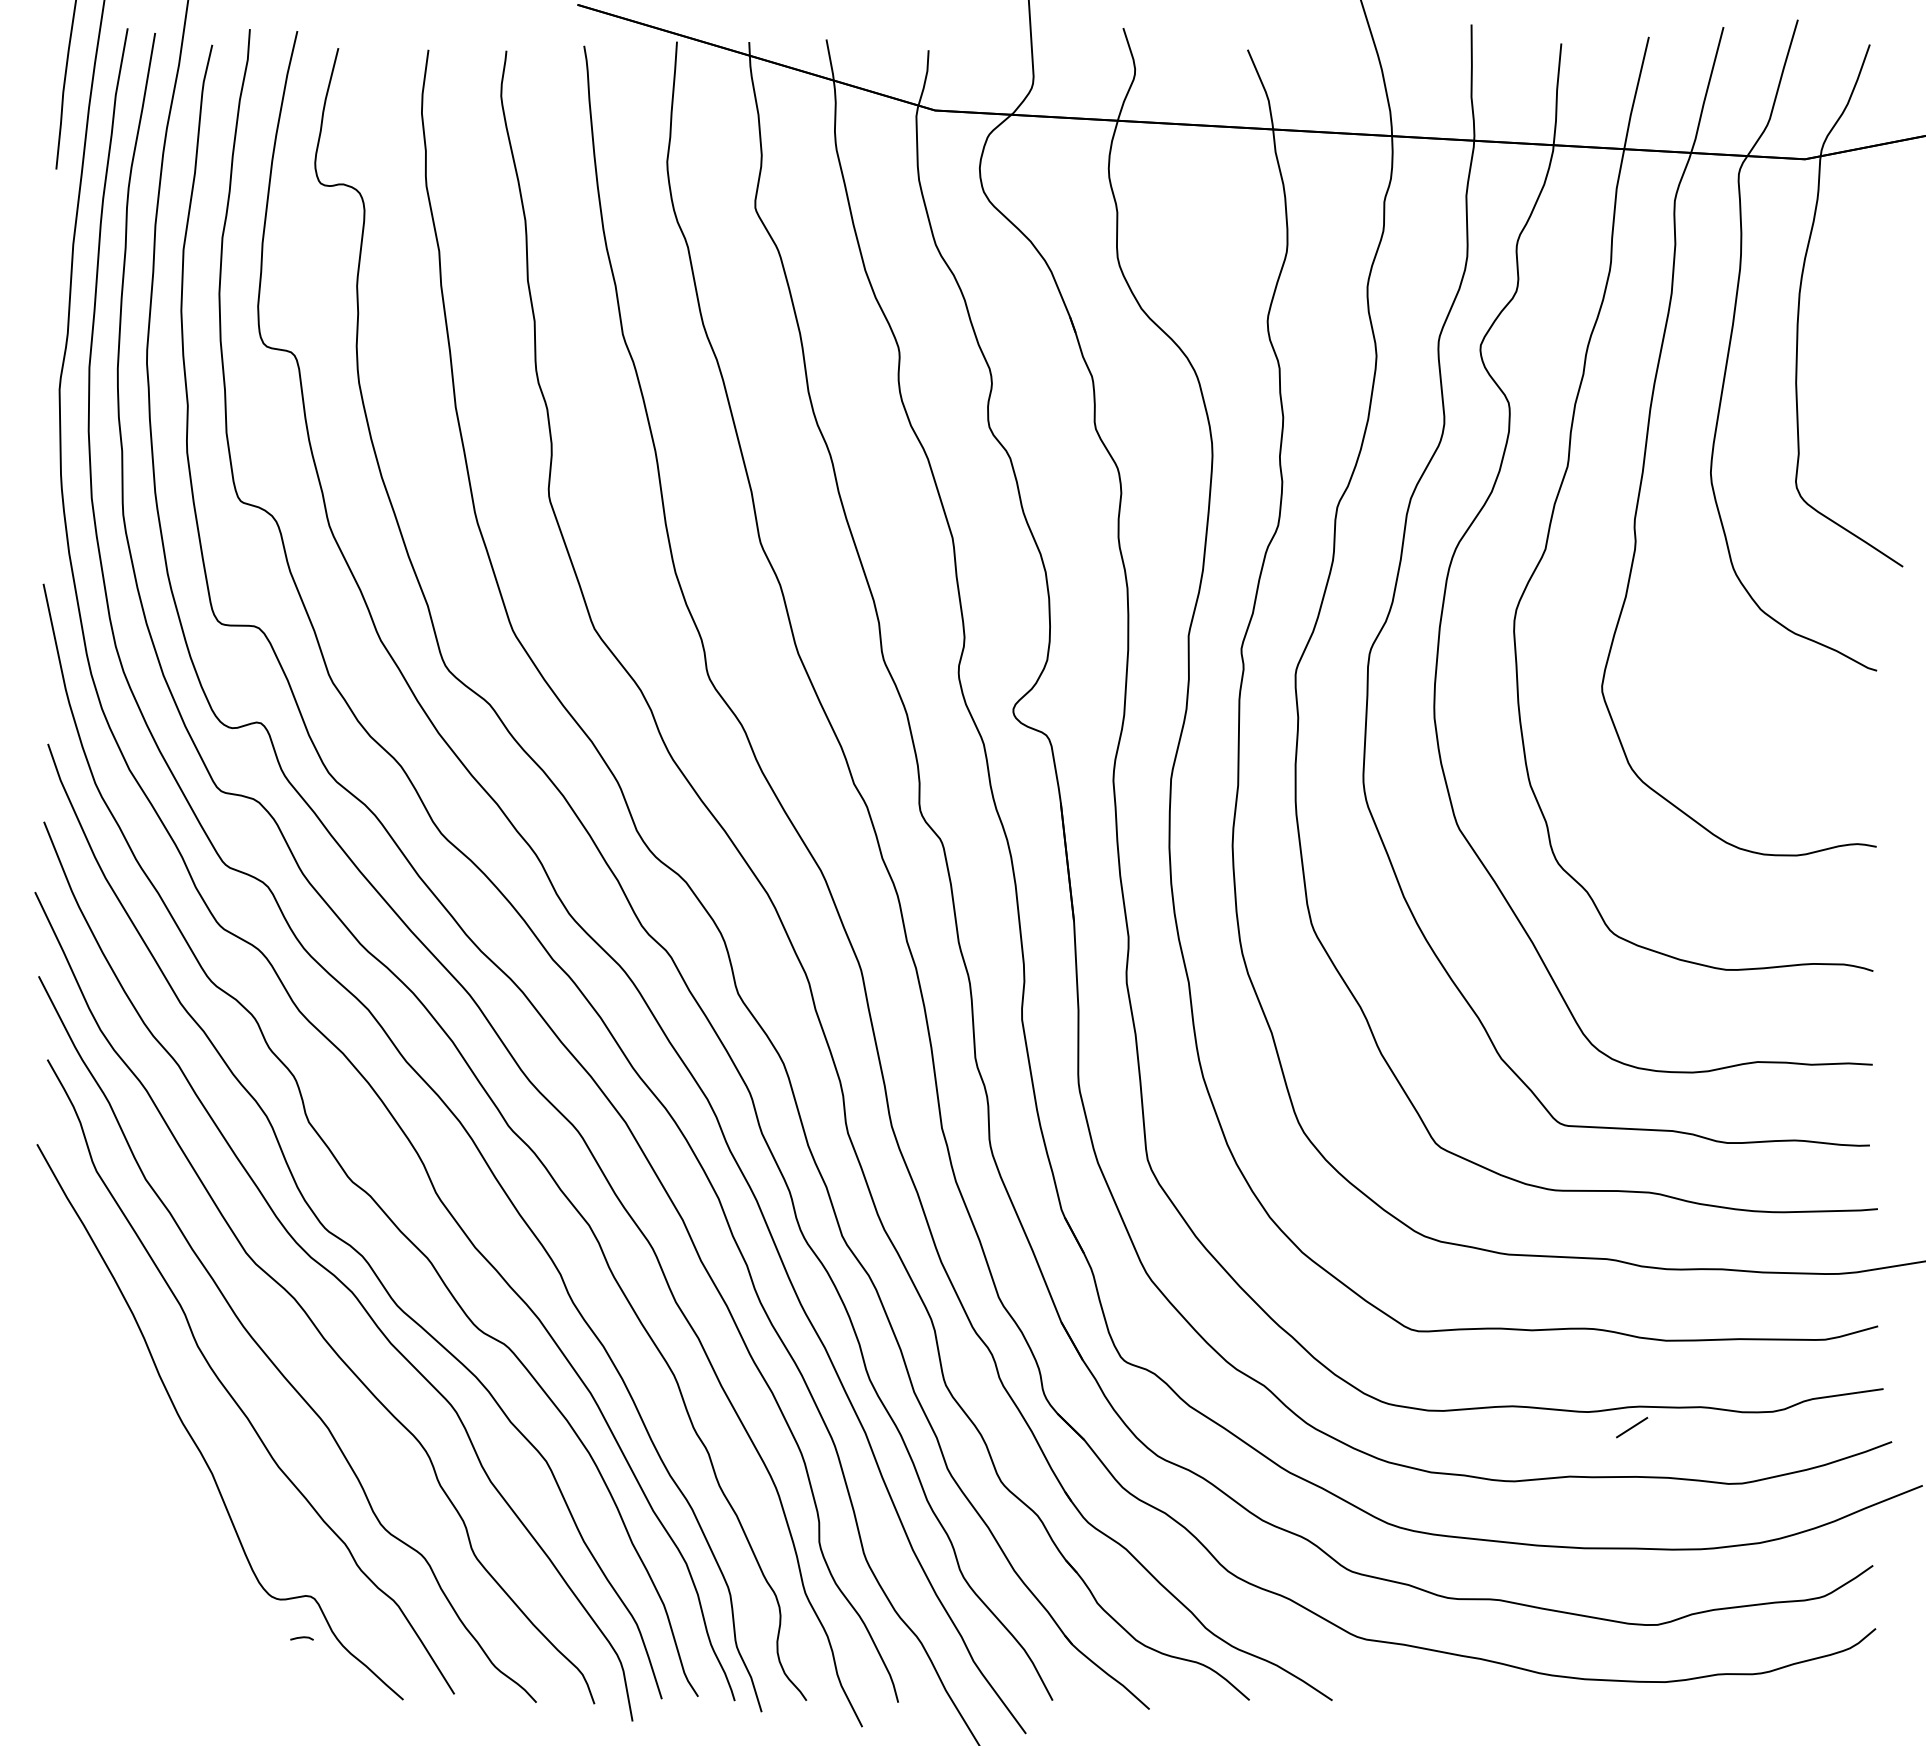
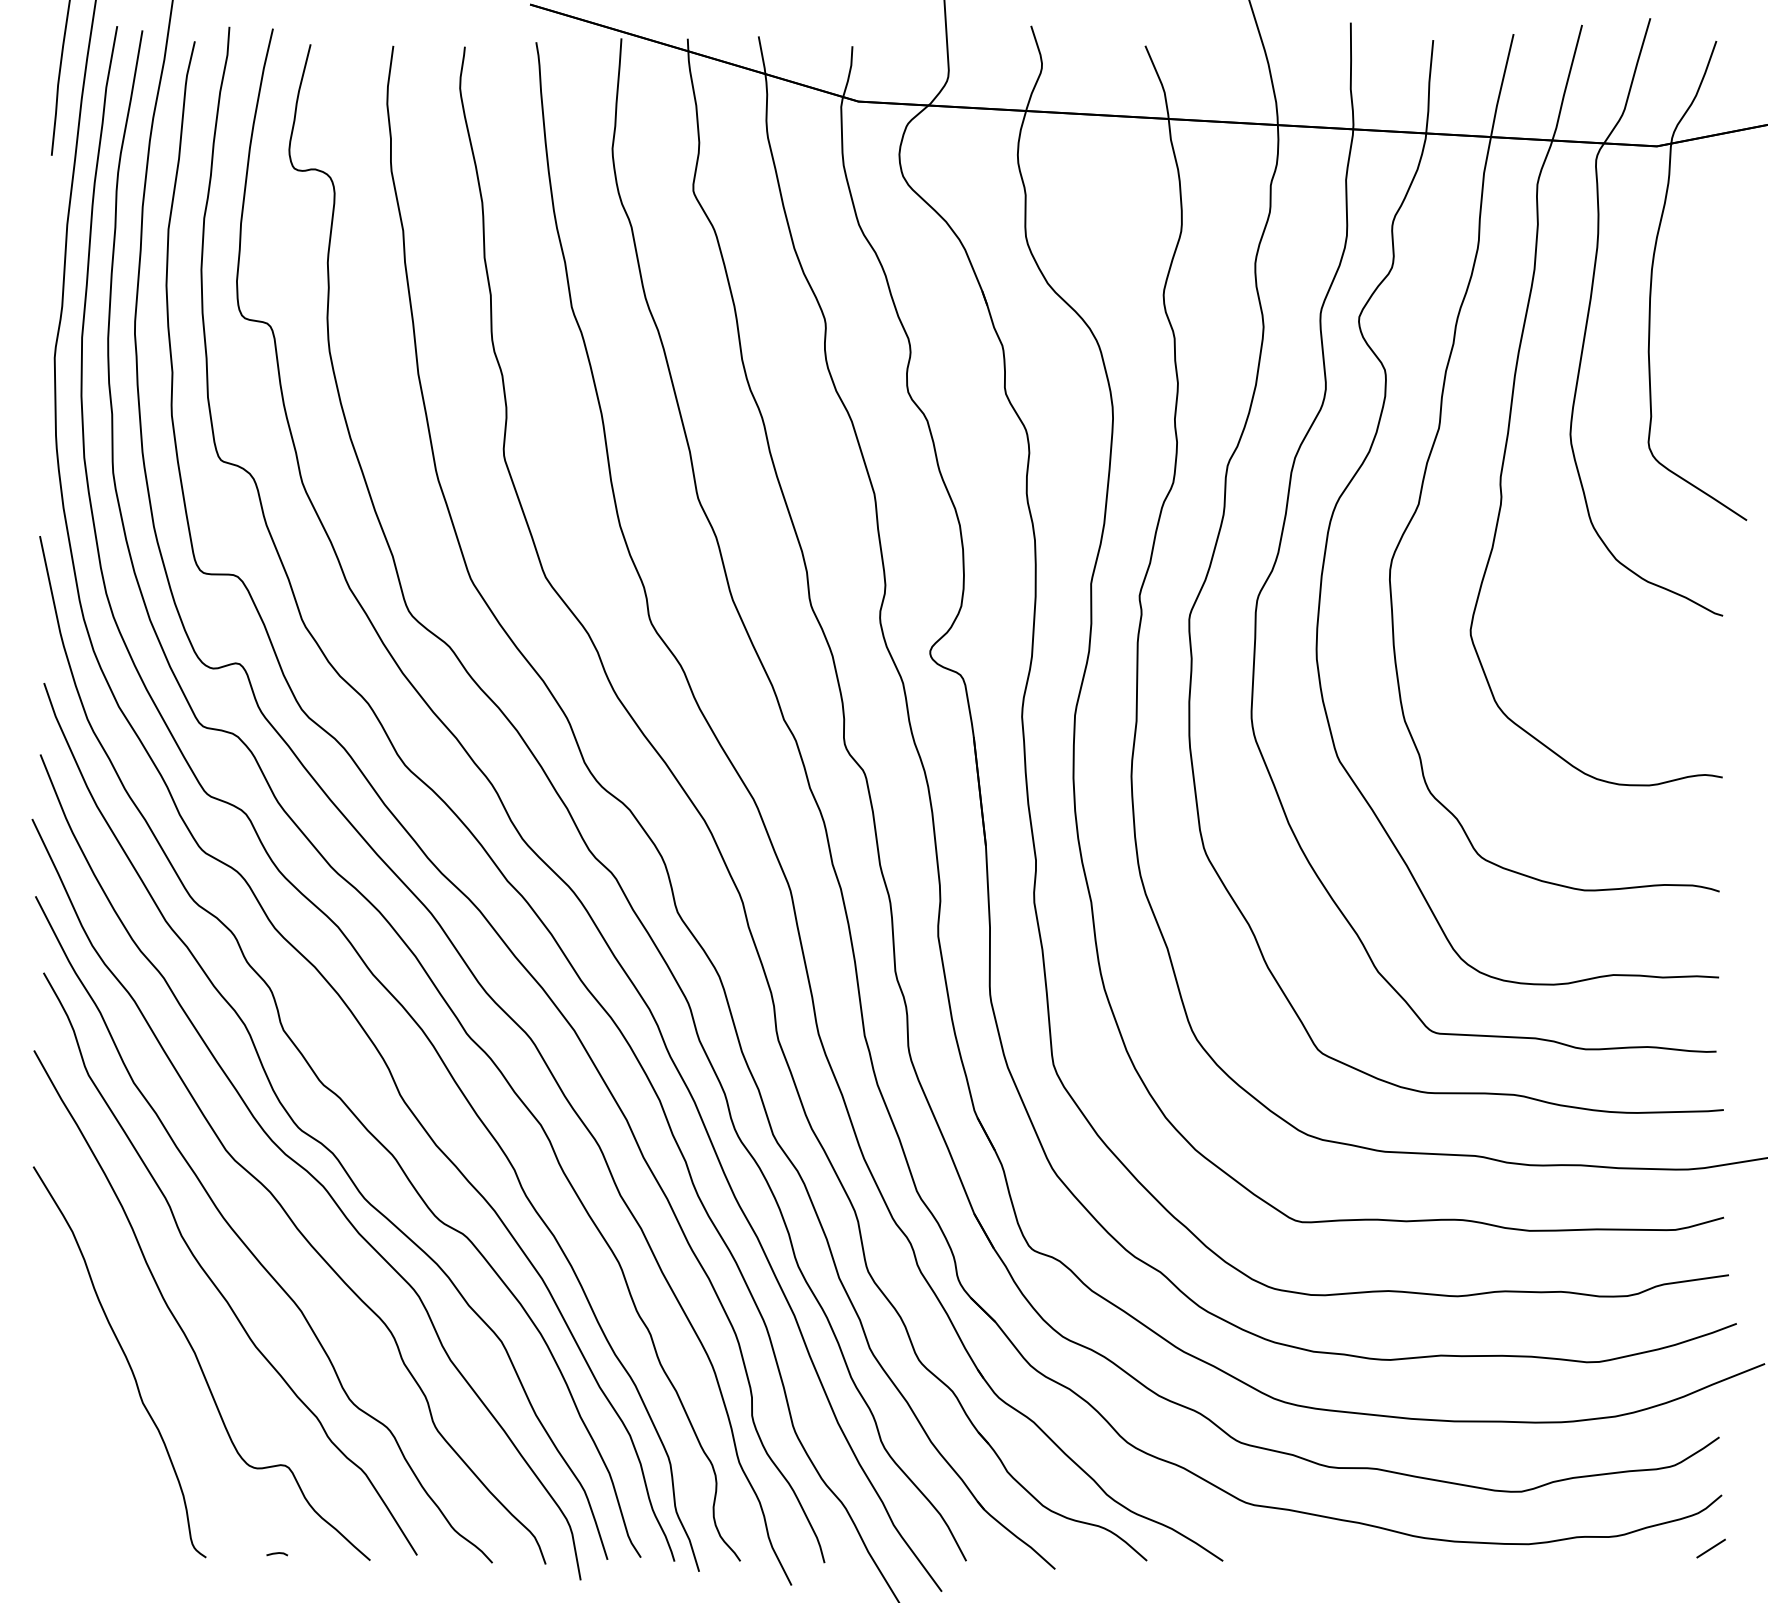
line: (1631, 1427) -> (1710, 1548), moved
curve: (136, 1479) -> (125, 1358), added
line: (301, 1638) -> (276, 1554), moved

